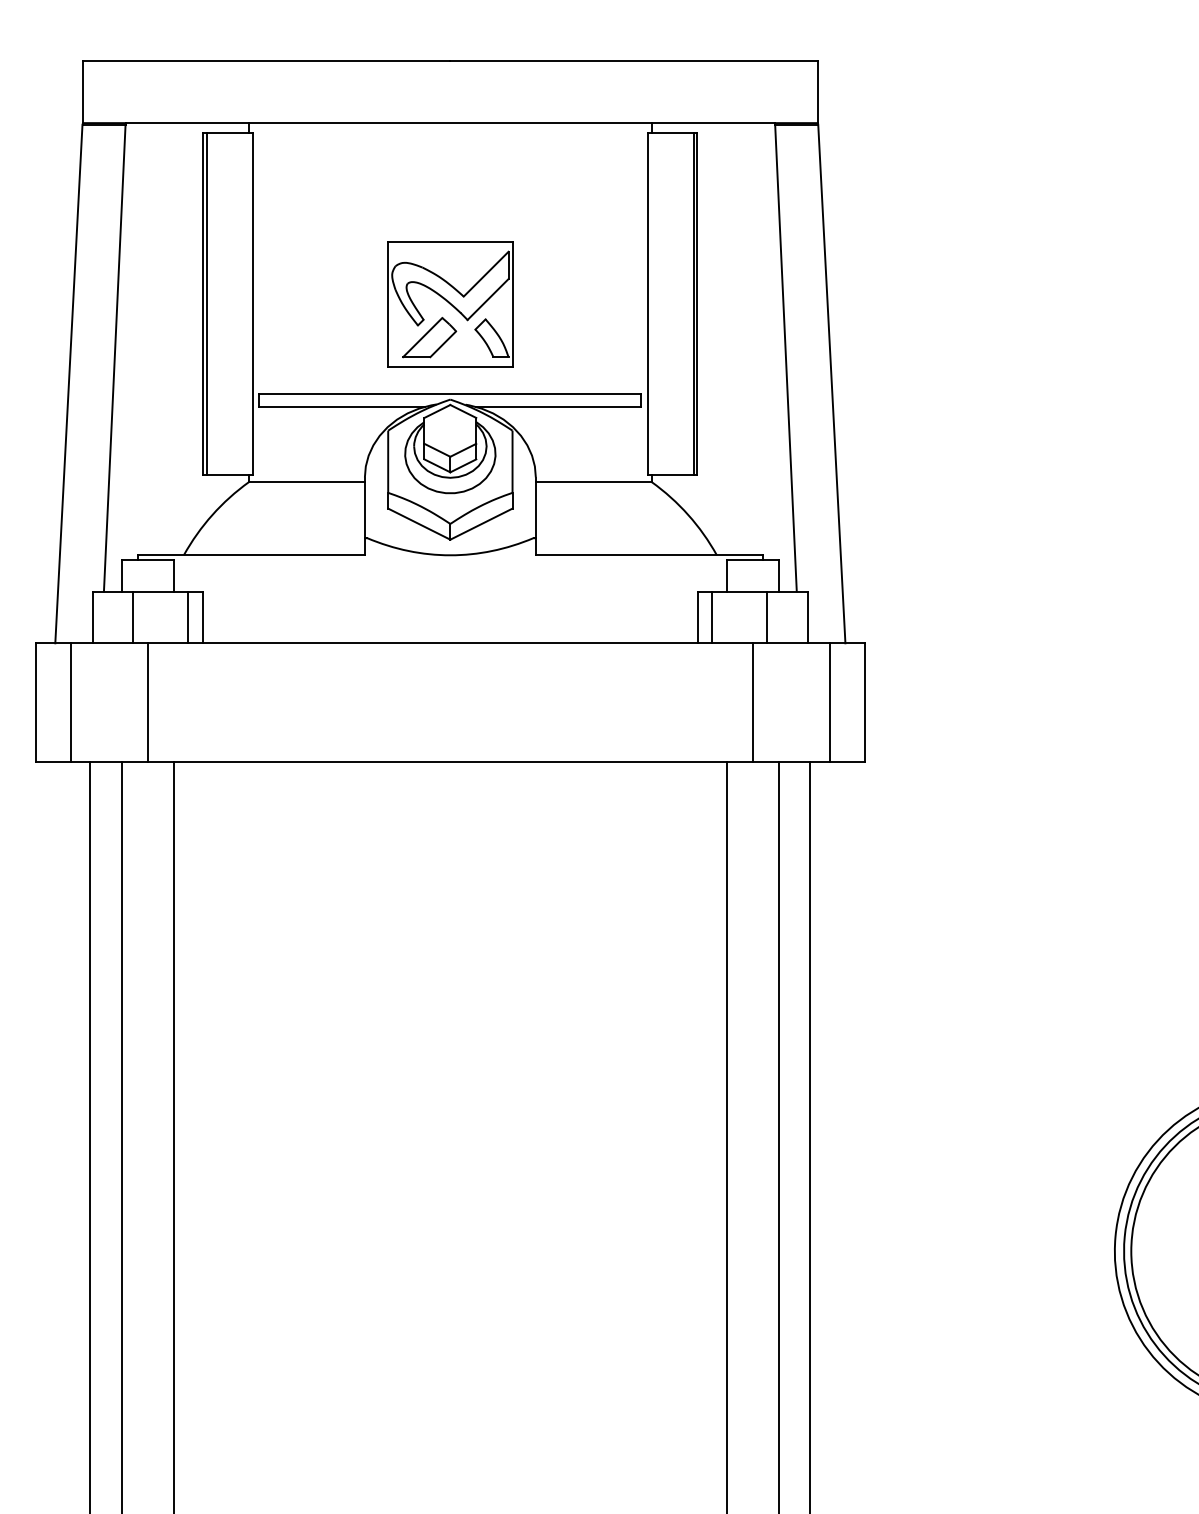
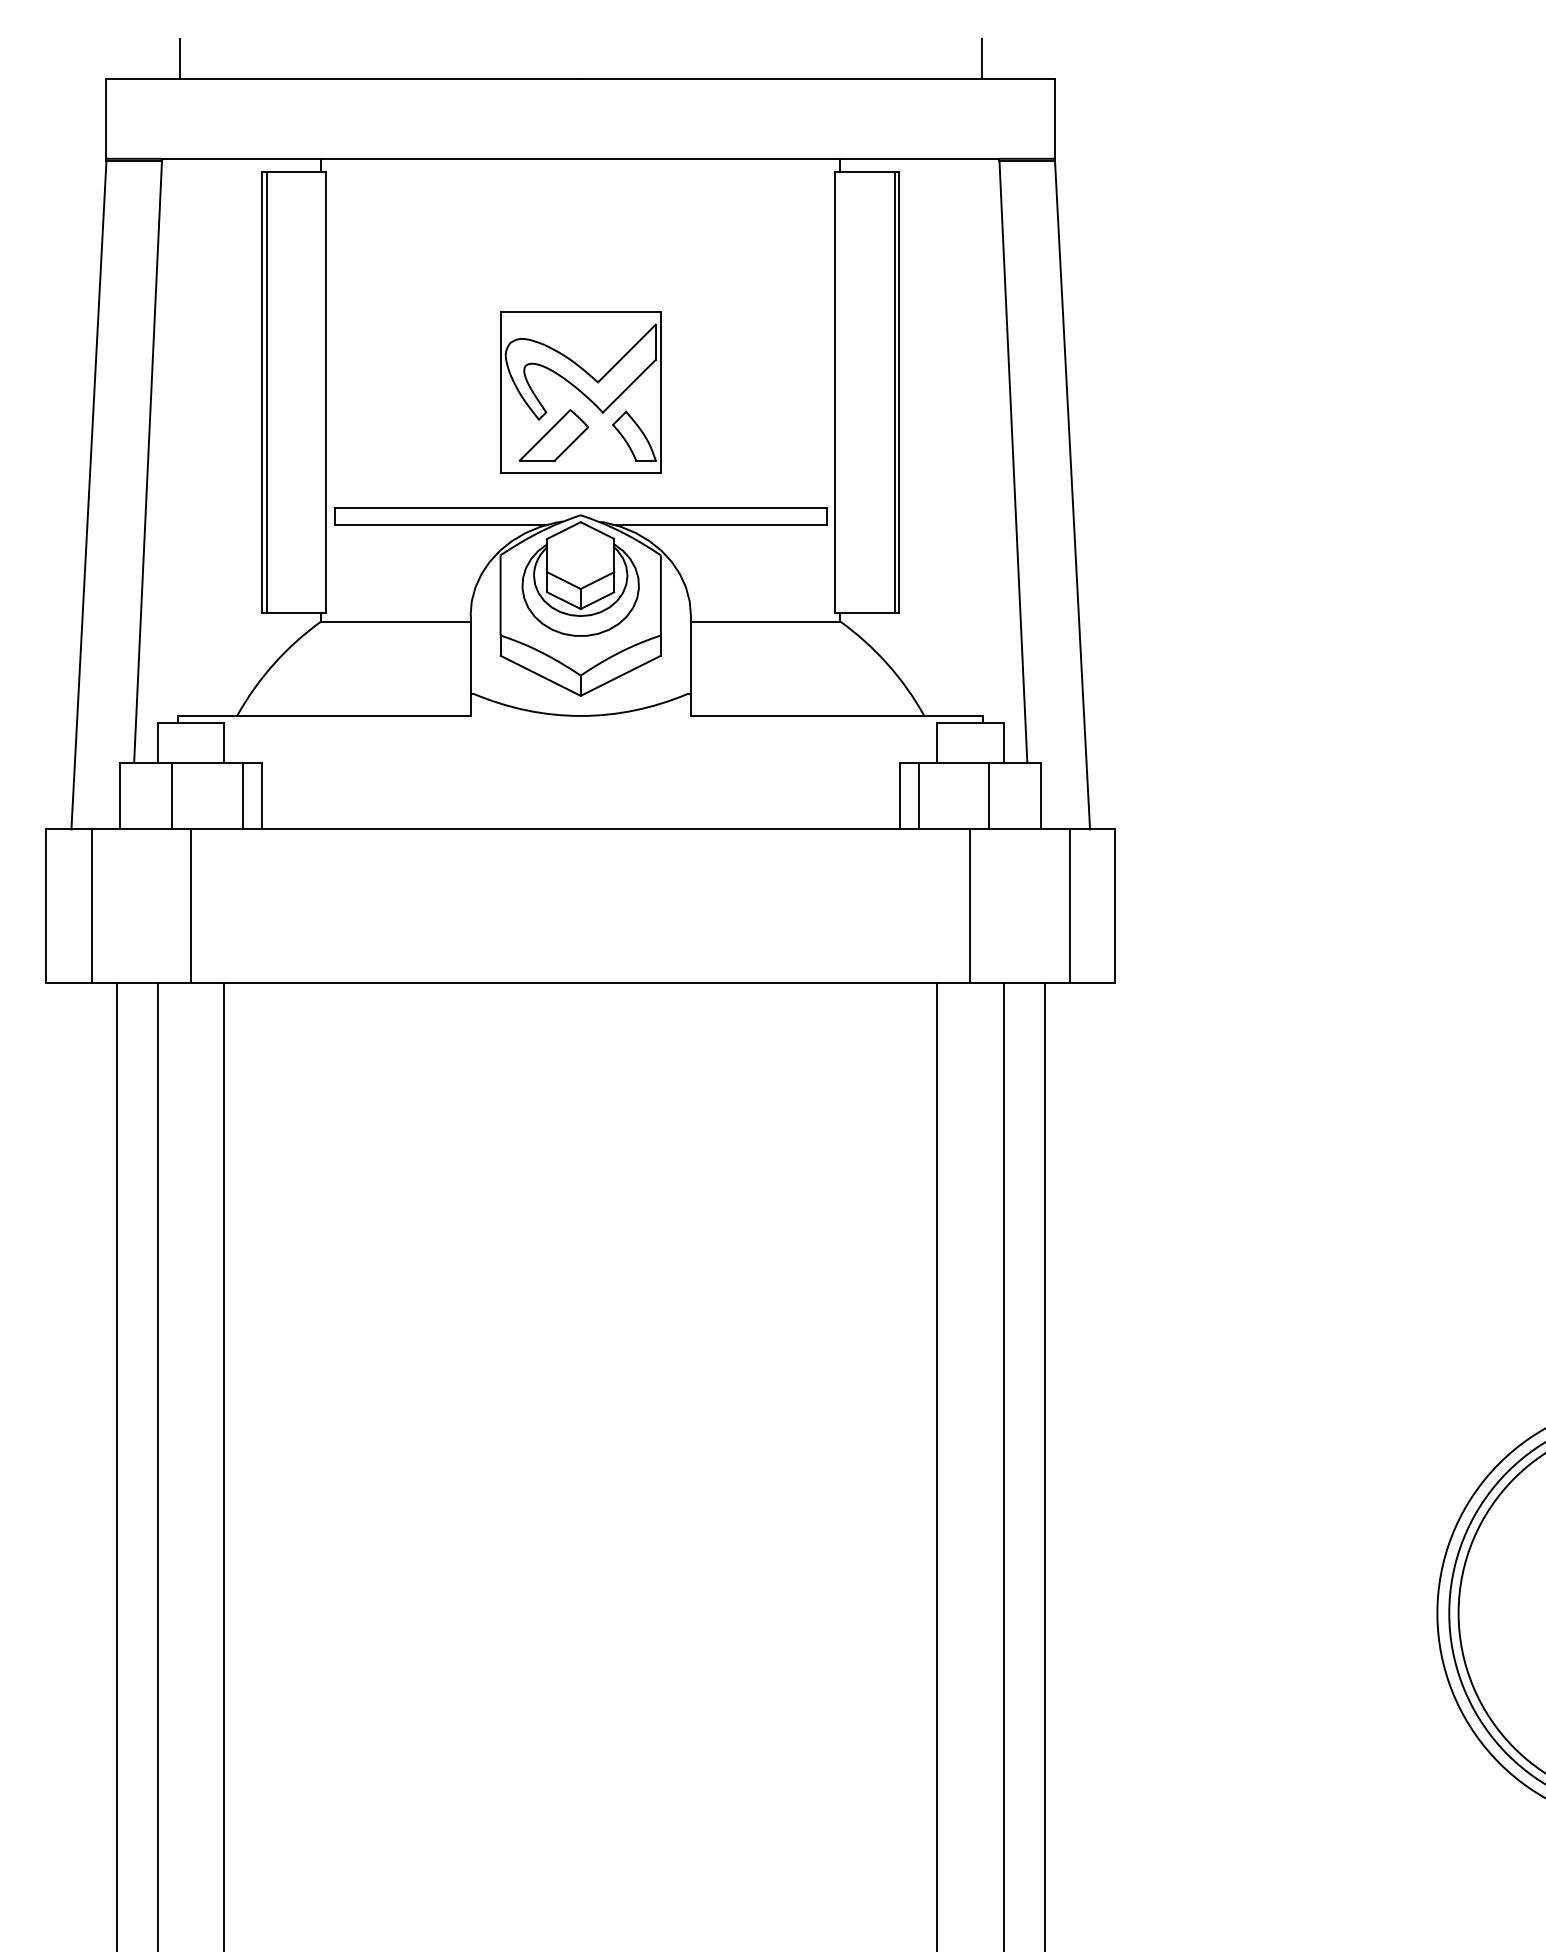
line: (139, 44) -> (179, 57), added
line: (761, 44) -> (981, 57), added

